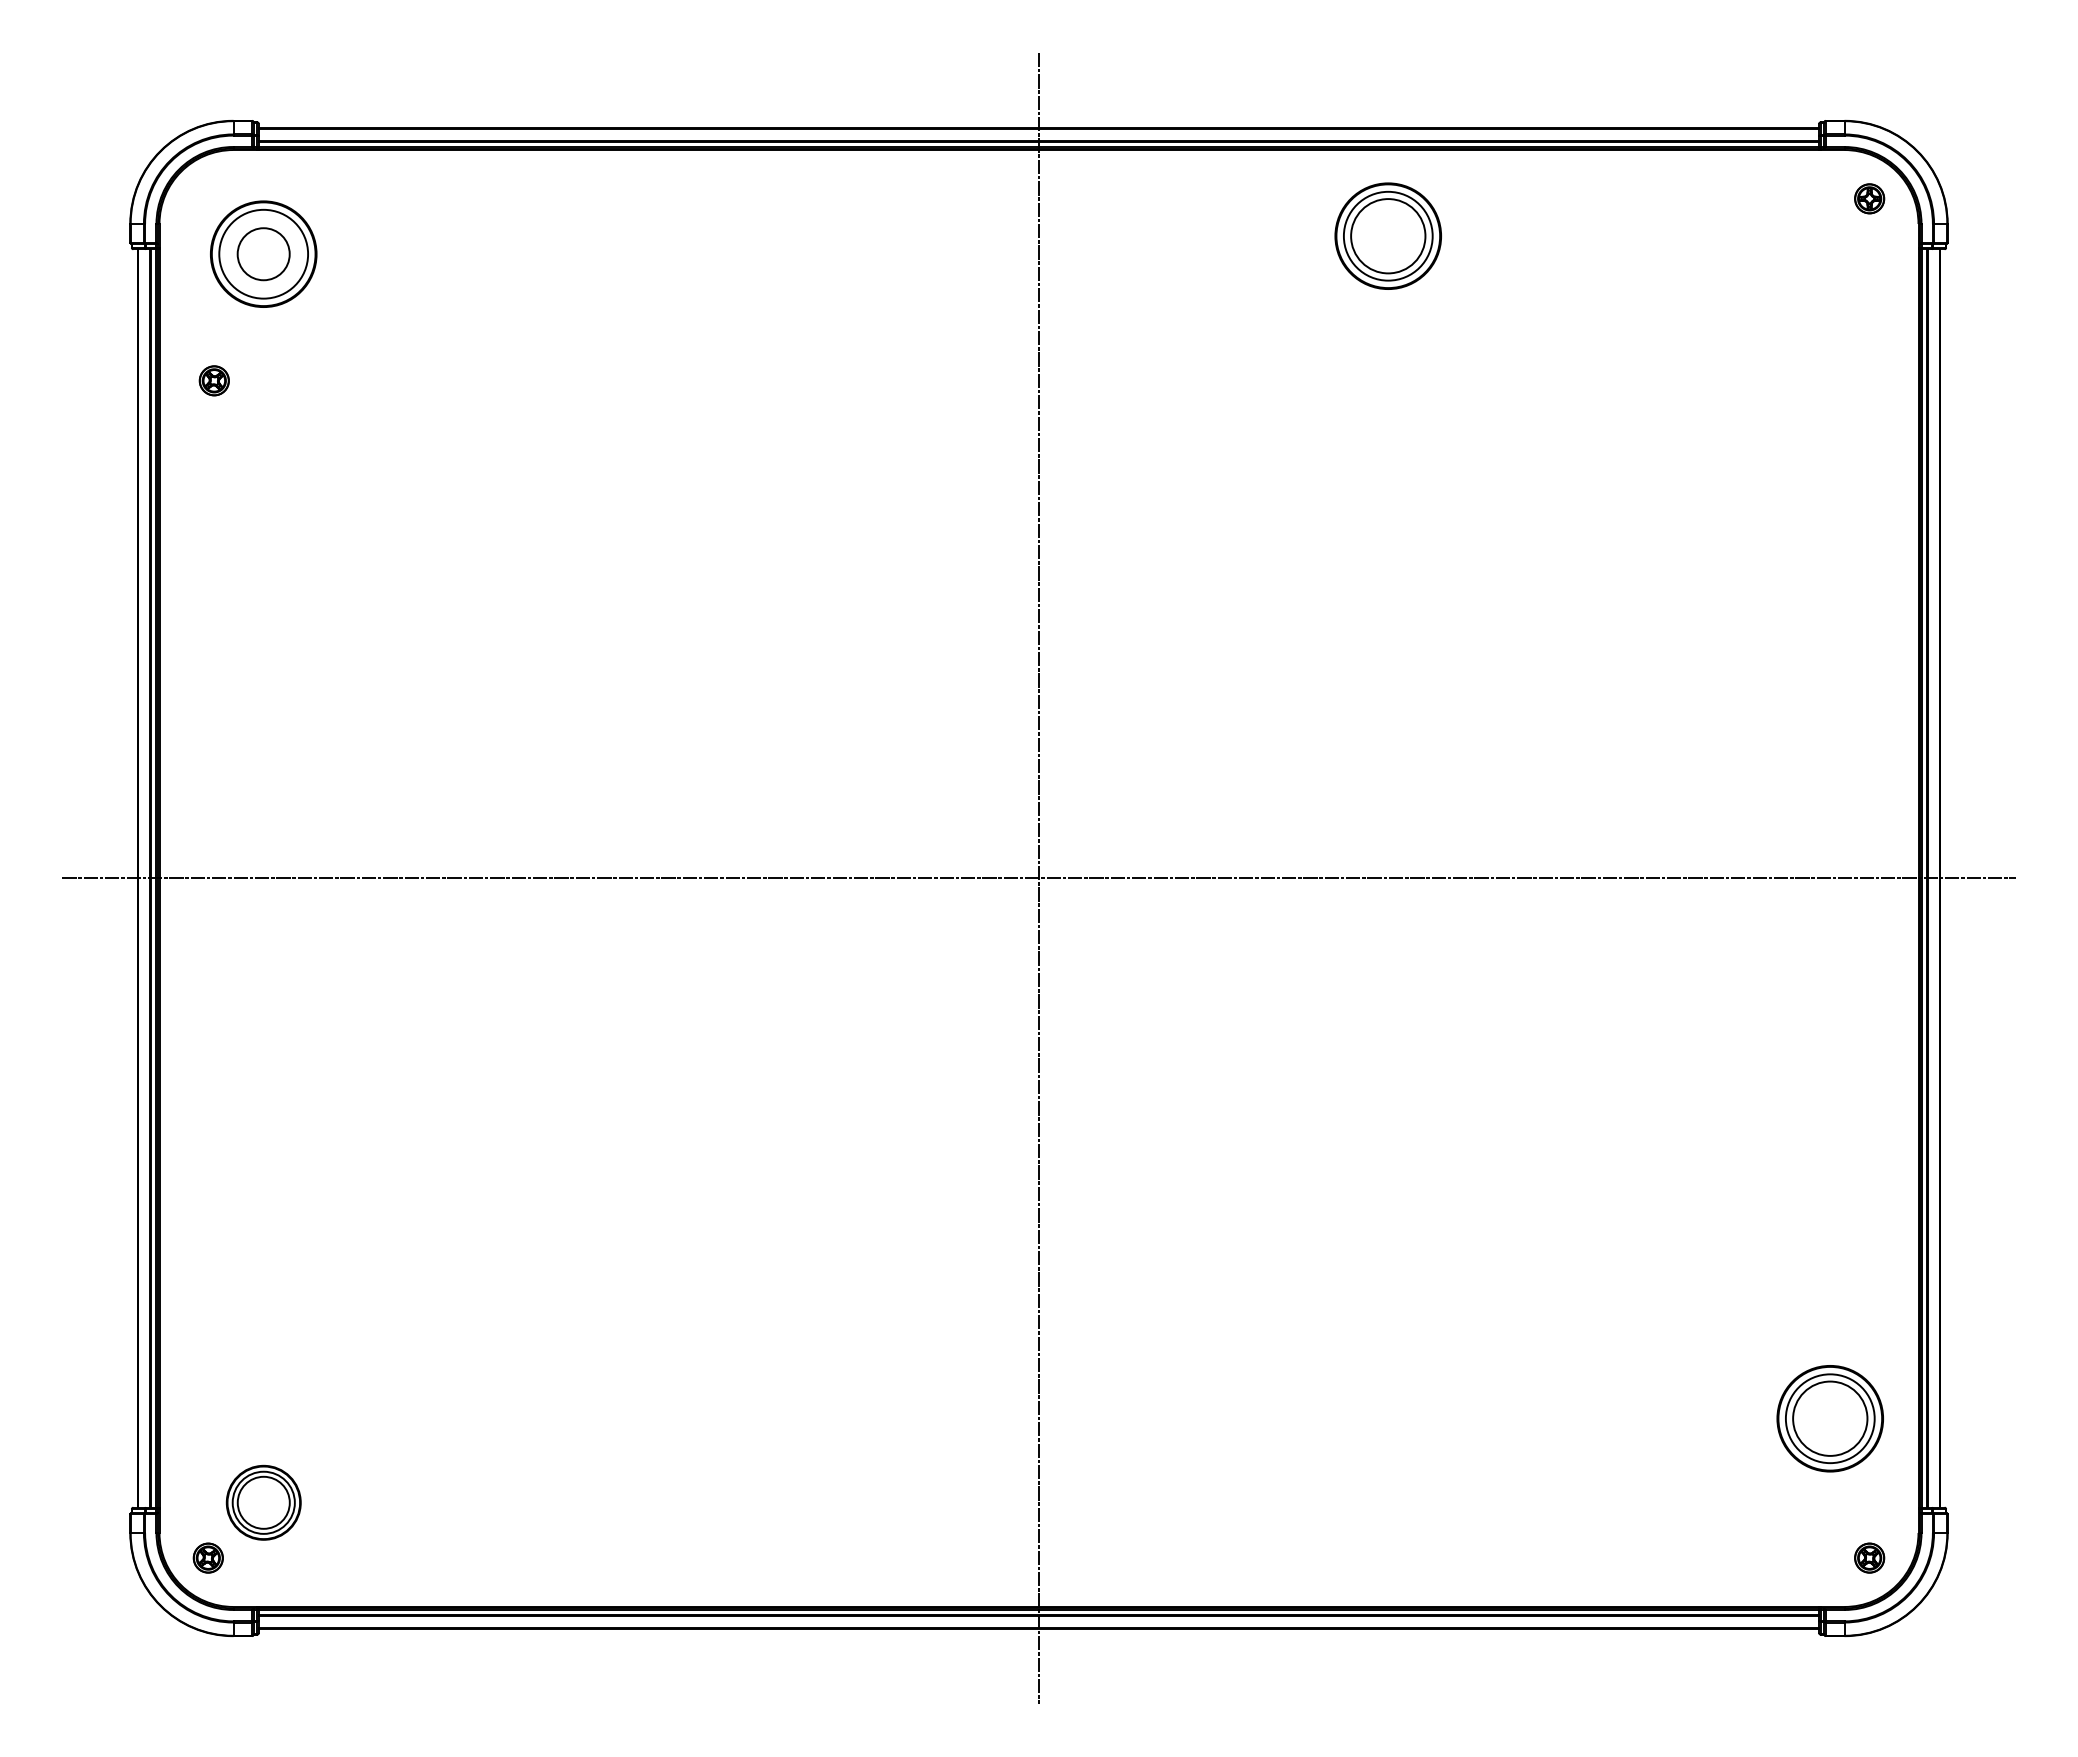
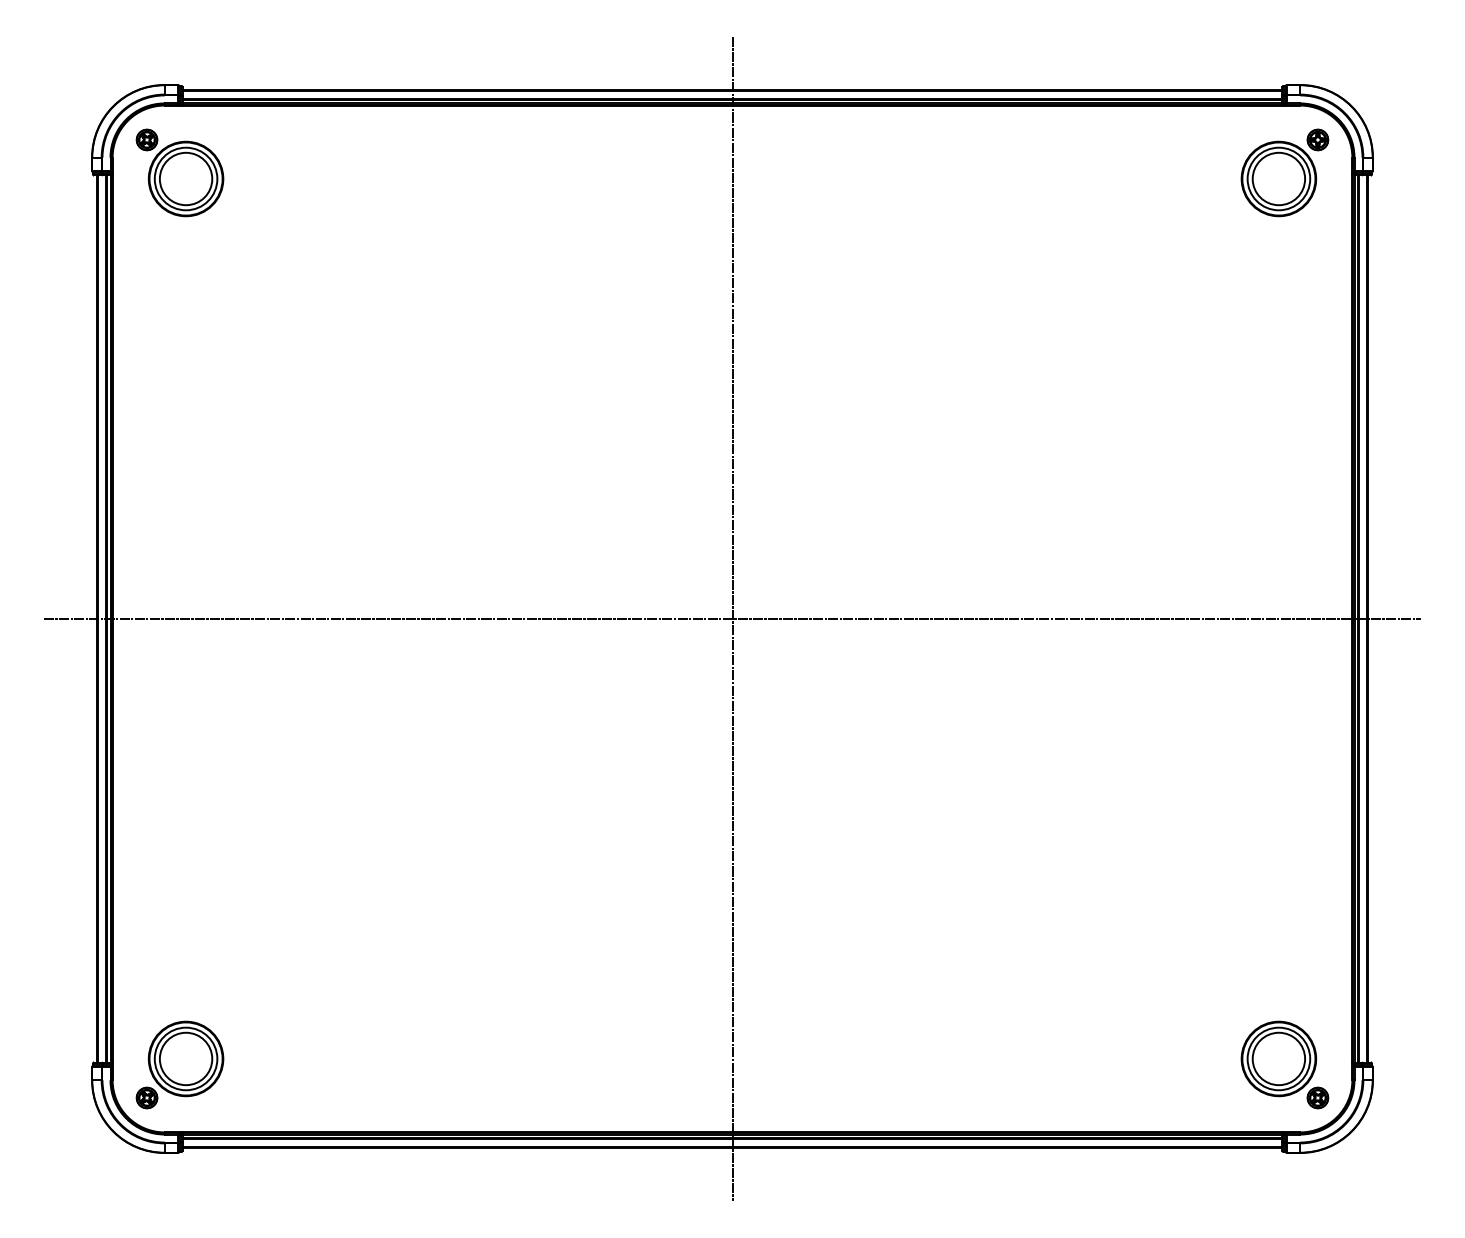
part: (1387, 235) -> (1278, 178), moved
circle: (263, 254) -> (185, 179), size x1.43
part: (213, 380) -> (146, 139), moved
part: (1829, 1418) -> (1278, 1058), moved
part: (263, 1502) -> (185, 1058), size x1.43

